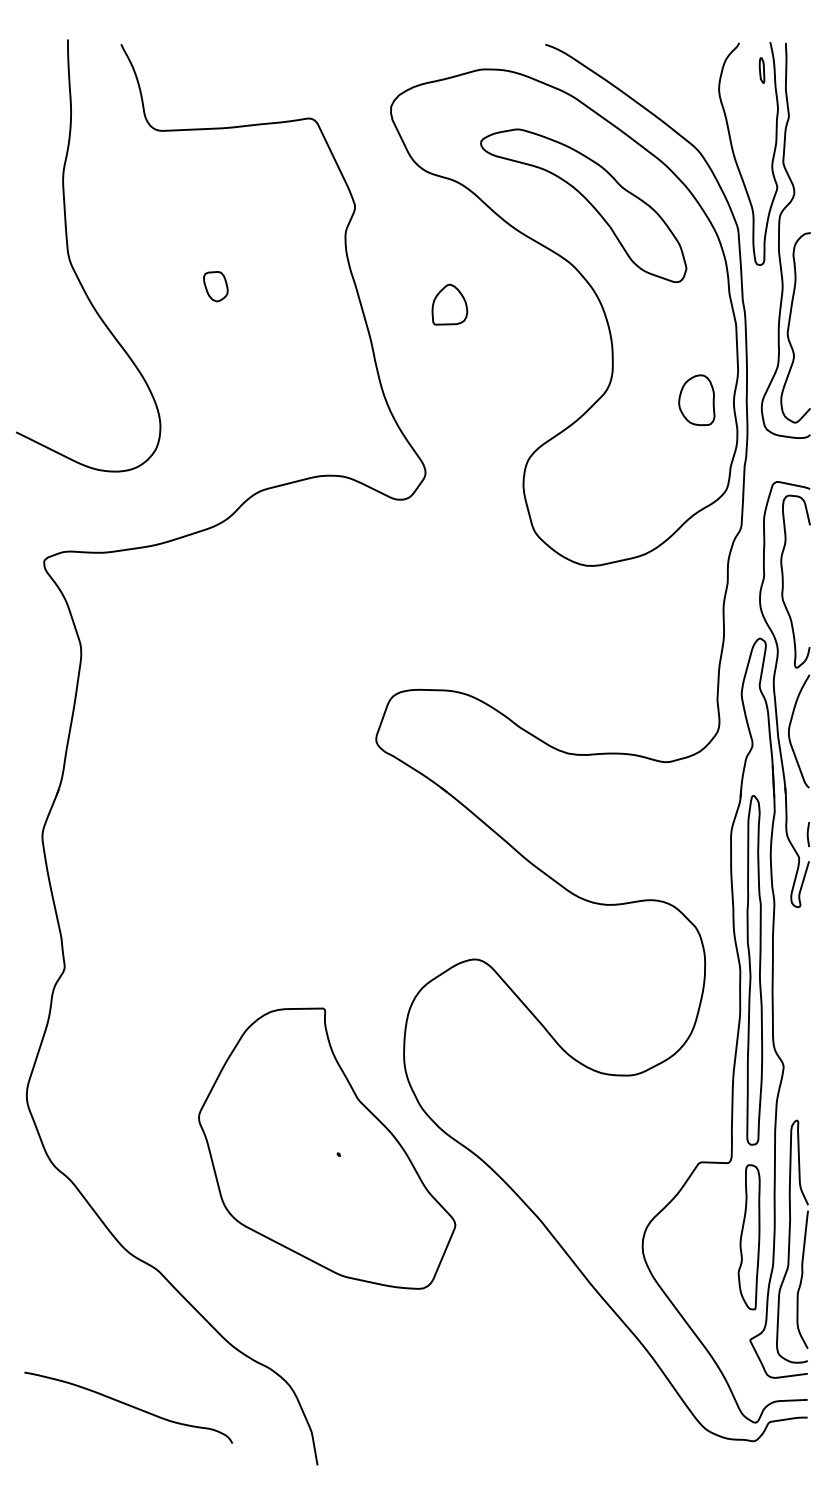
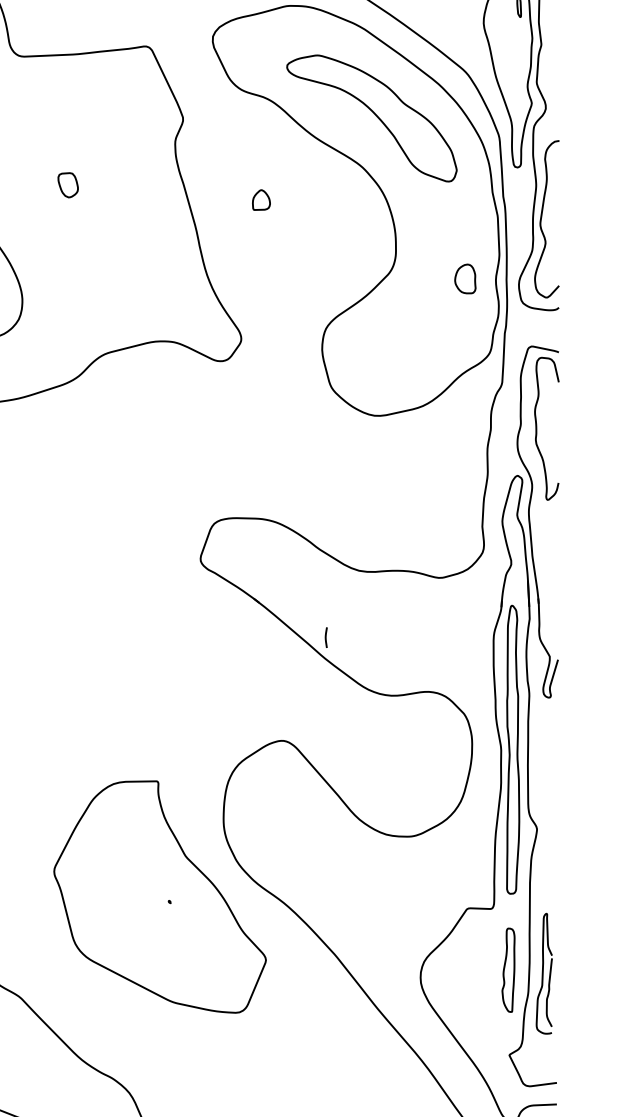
part: (449, 304) -> (261, 199), size x0.6
part: (696, 399) -> (465, 278), size x0.7
curve: (790, 727) -> (542, 549), removed
curve: (808, 834) -> (326, 637), moved
part: (748, 1237) -> (508, 970), size x0.7
part: (792, 1241) -> (544, 973), size x0.6

